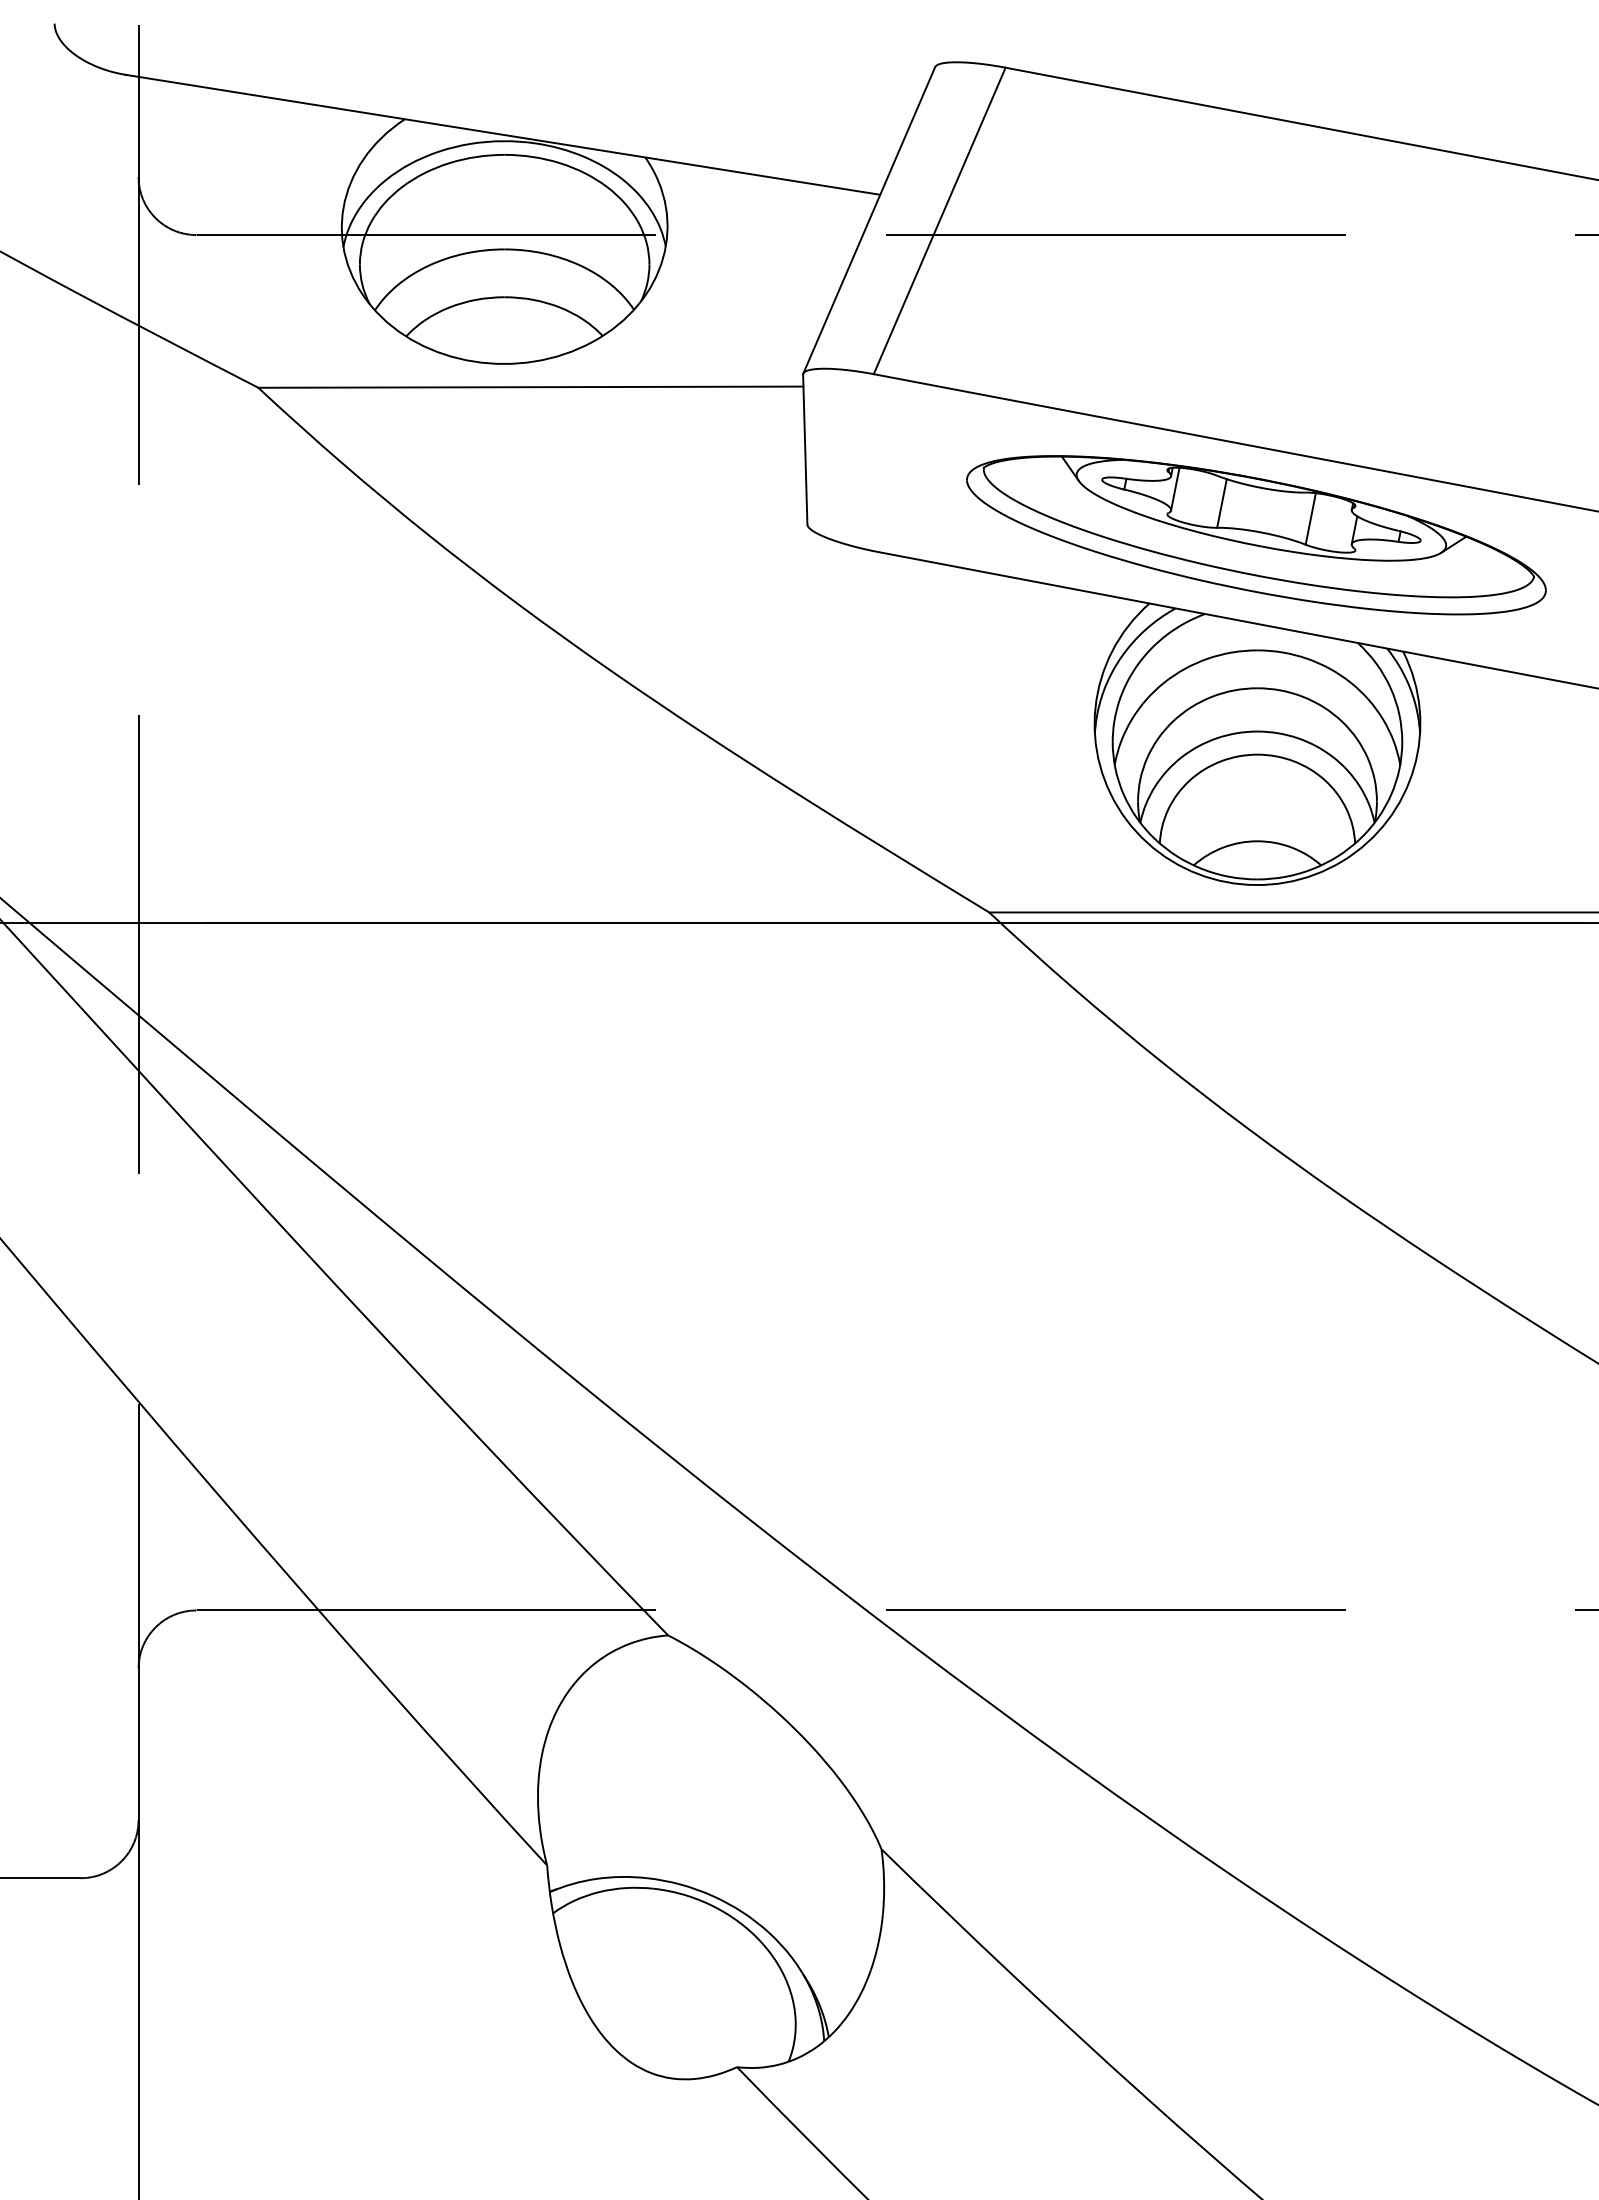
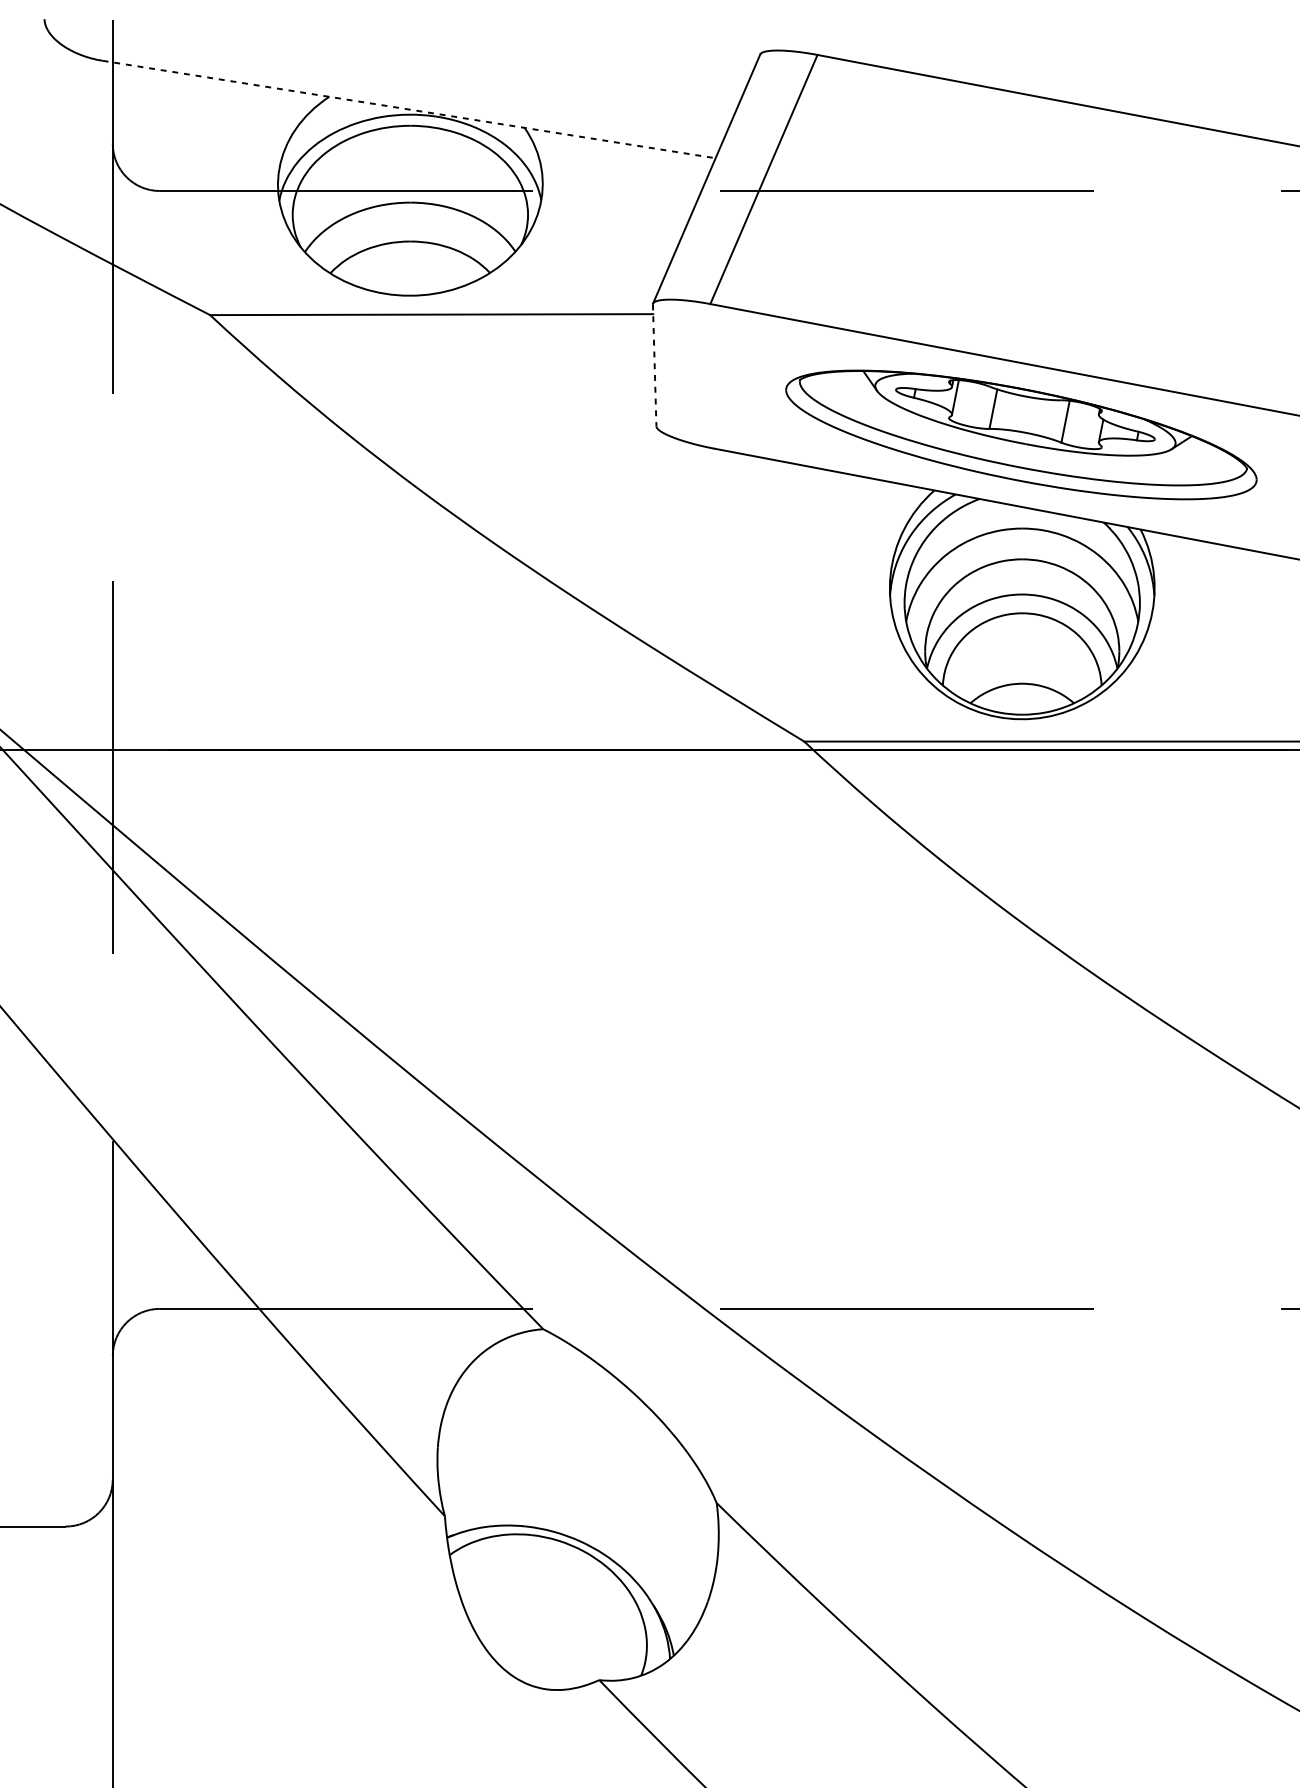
line: (503, 134) -> (409, 109), solid -> dashed
line: (805, 450) -> (654, 366), solid -> dashed

